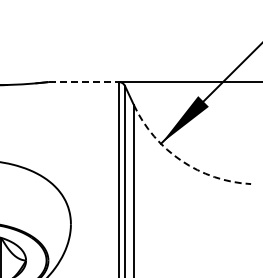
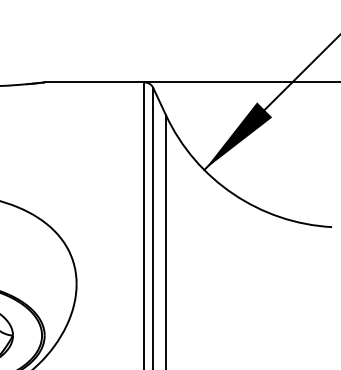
line: (84, 82) -> (95, 83), dashed -> solid
arc: (181, 160) -> (233, 193), dashed -> solid

